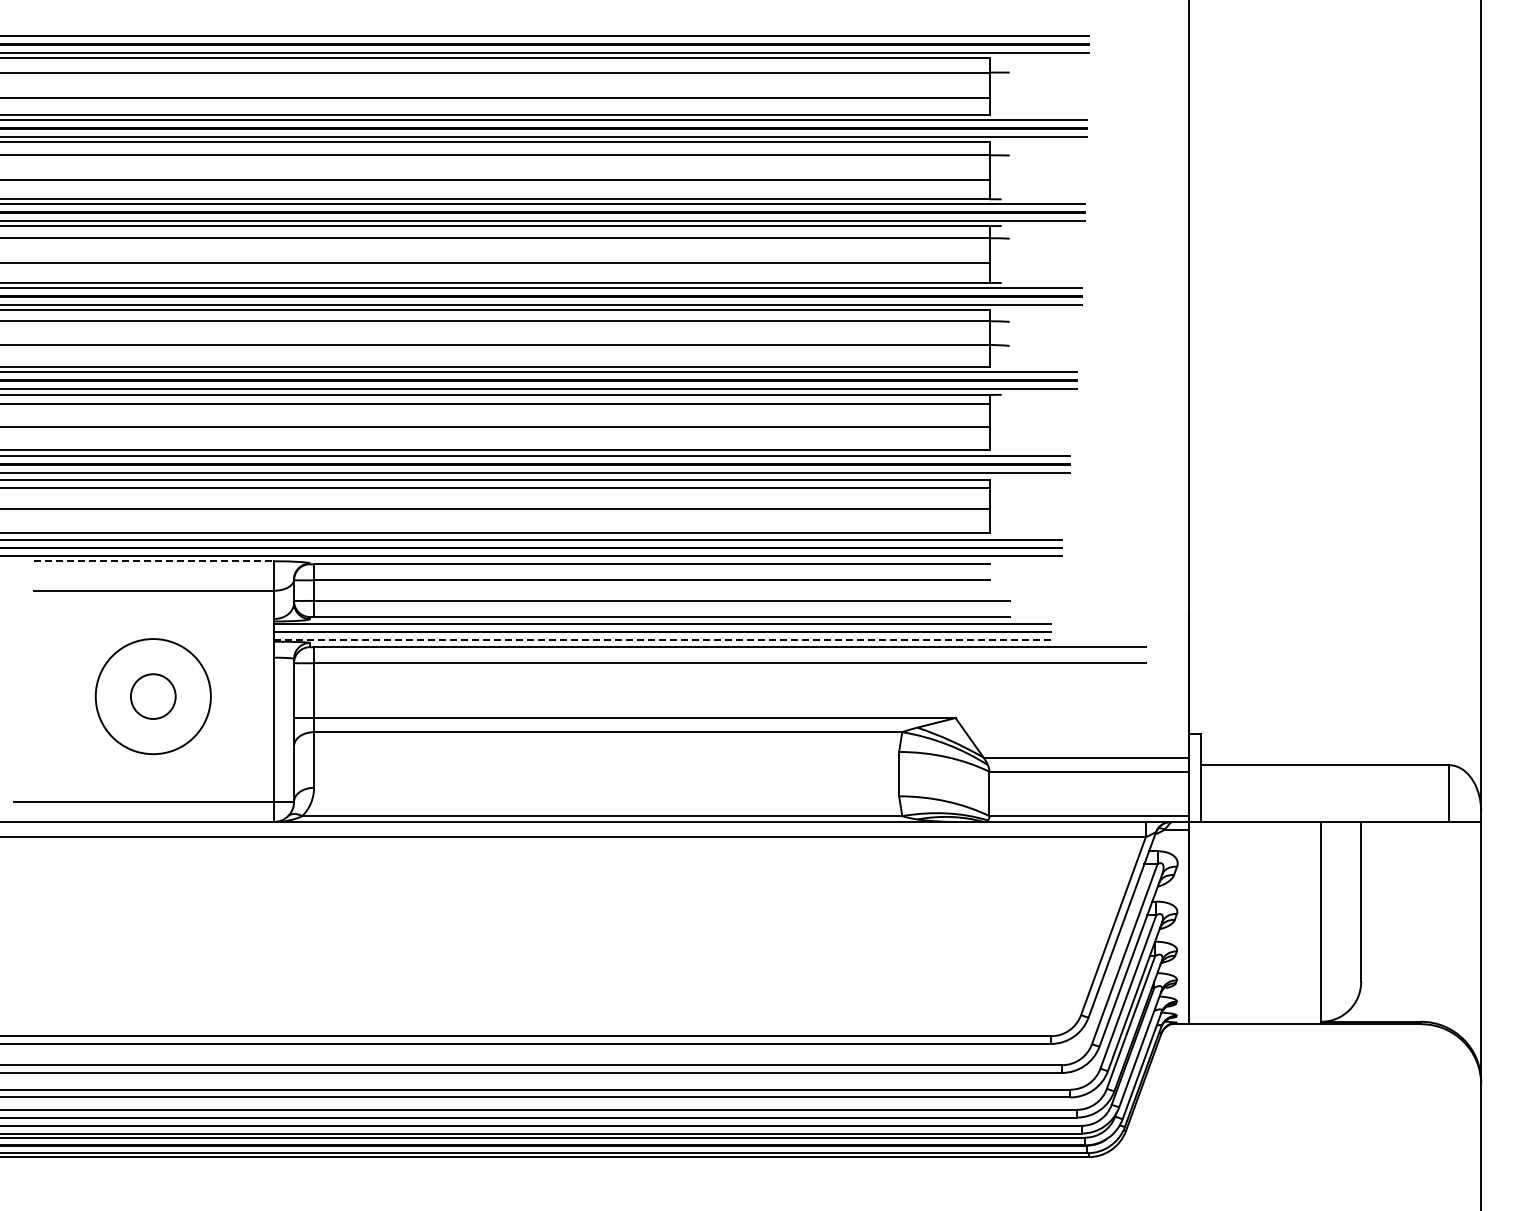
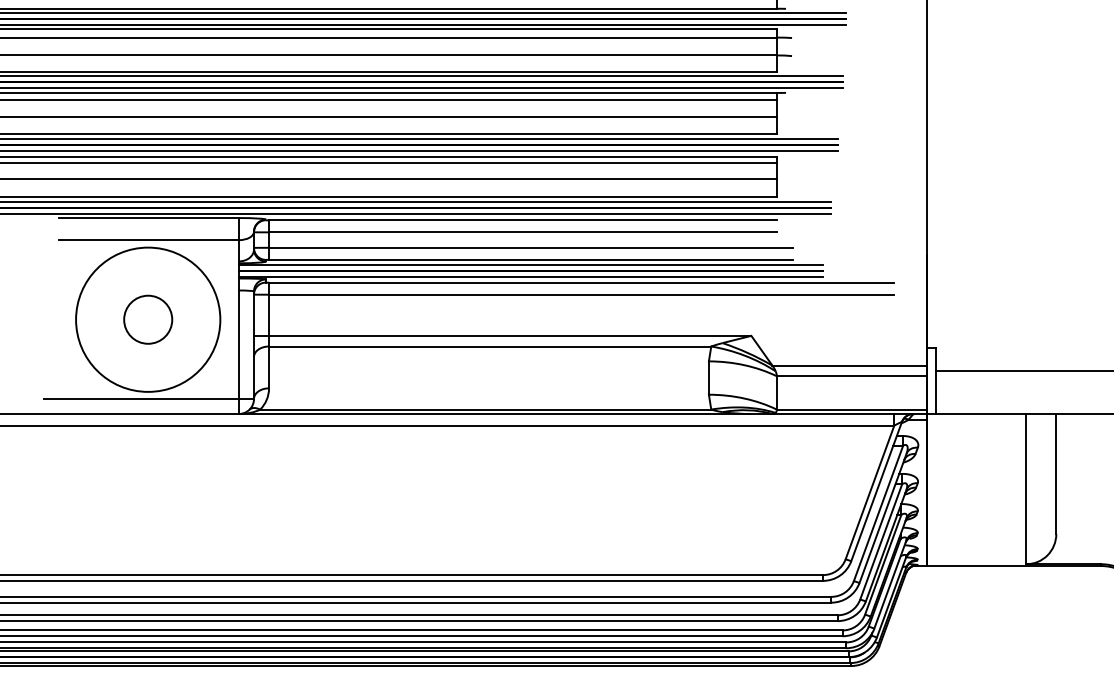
line: (154, 561) -> (149, 218), dashed -> solid
line: (662, 640) -> (531, 277), dashed -> solid
circle: (153, 696) -> (148, 319), size x1.43
circle: (153, 696) -> (148, 319), size x1.67

